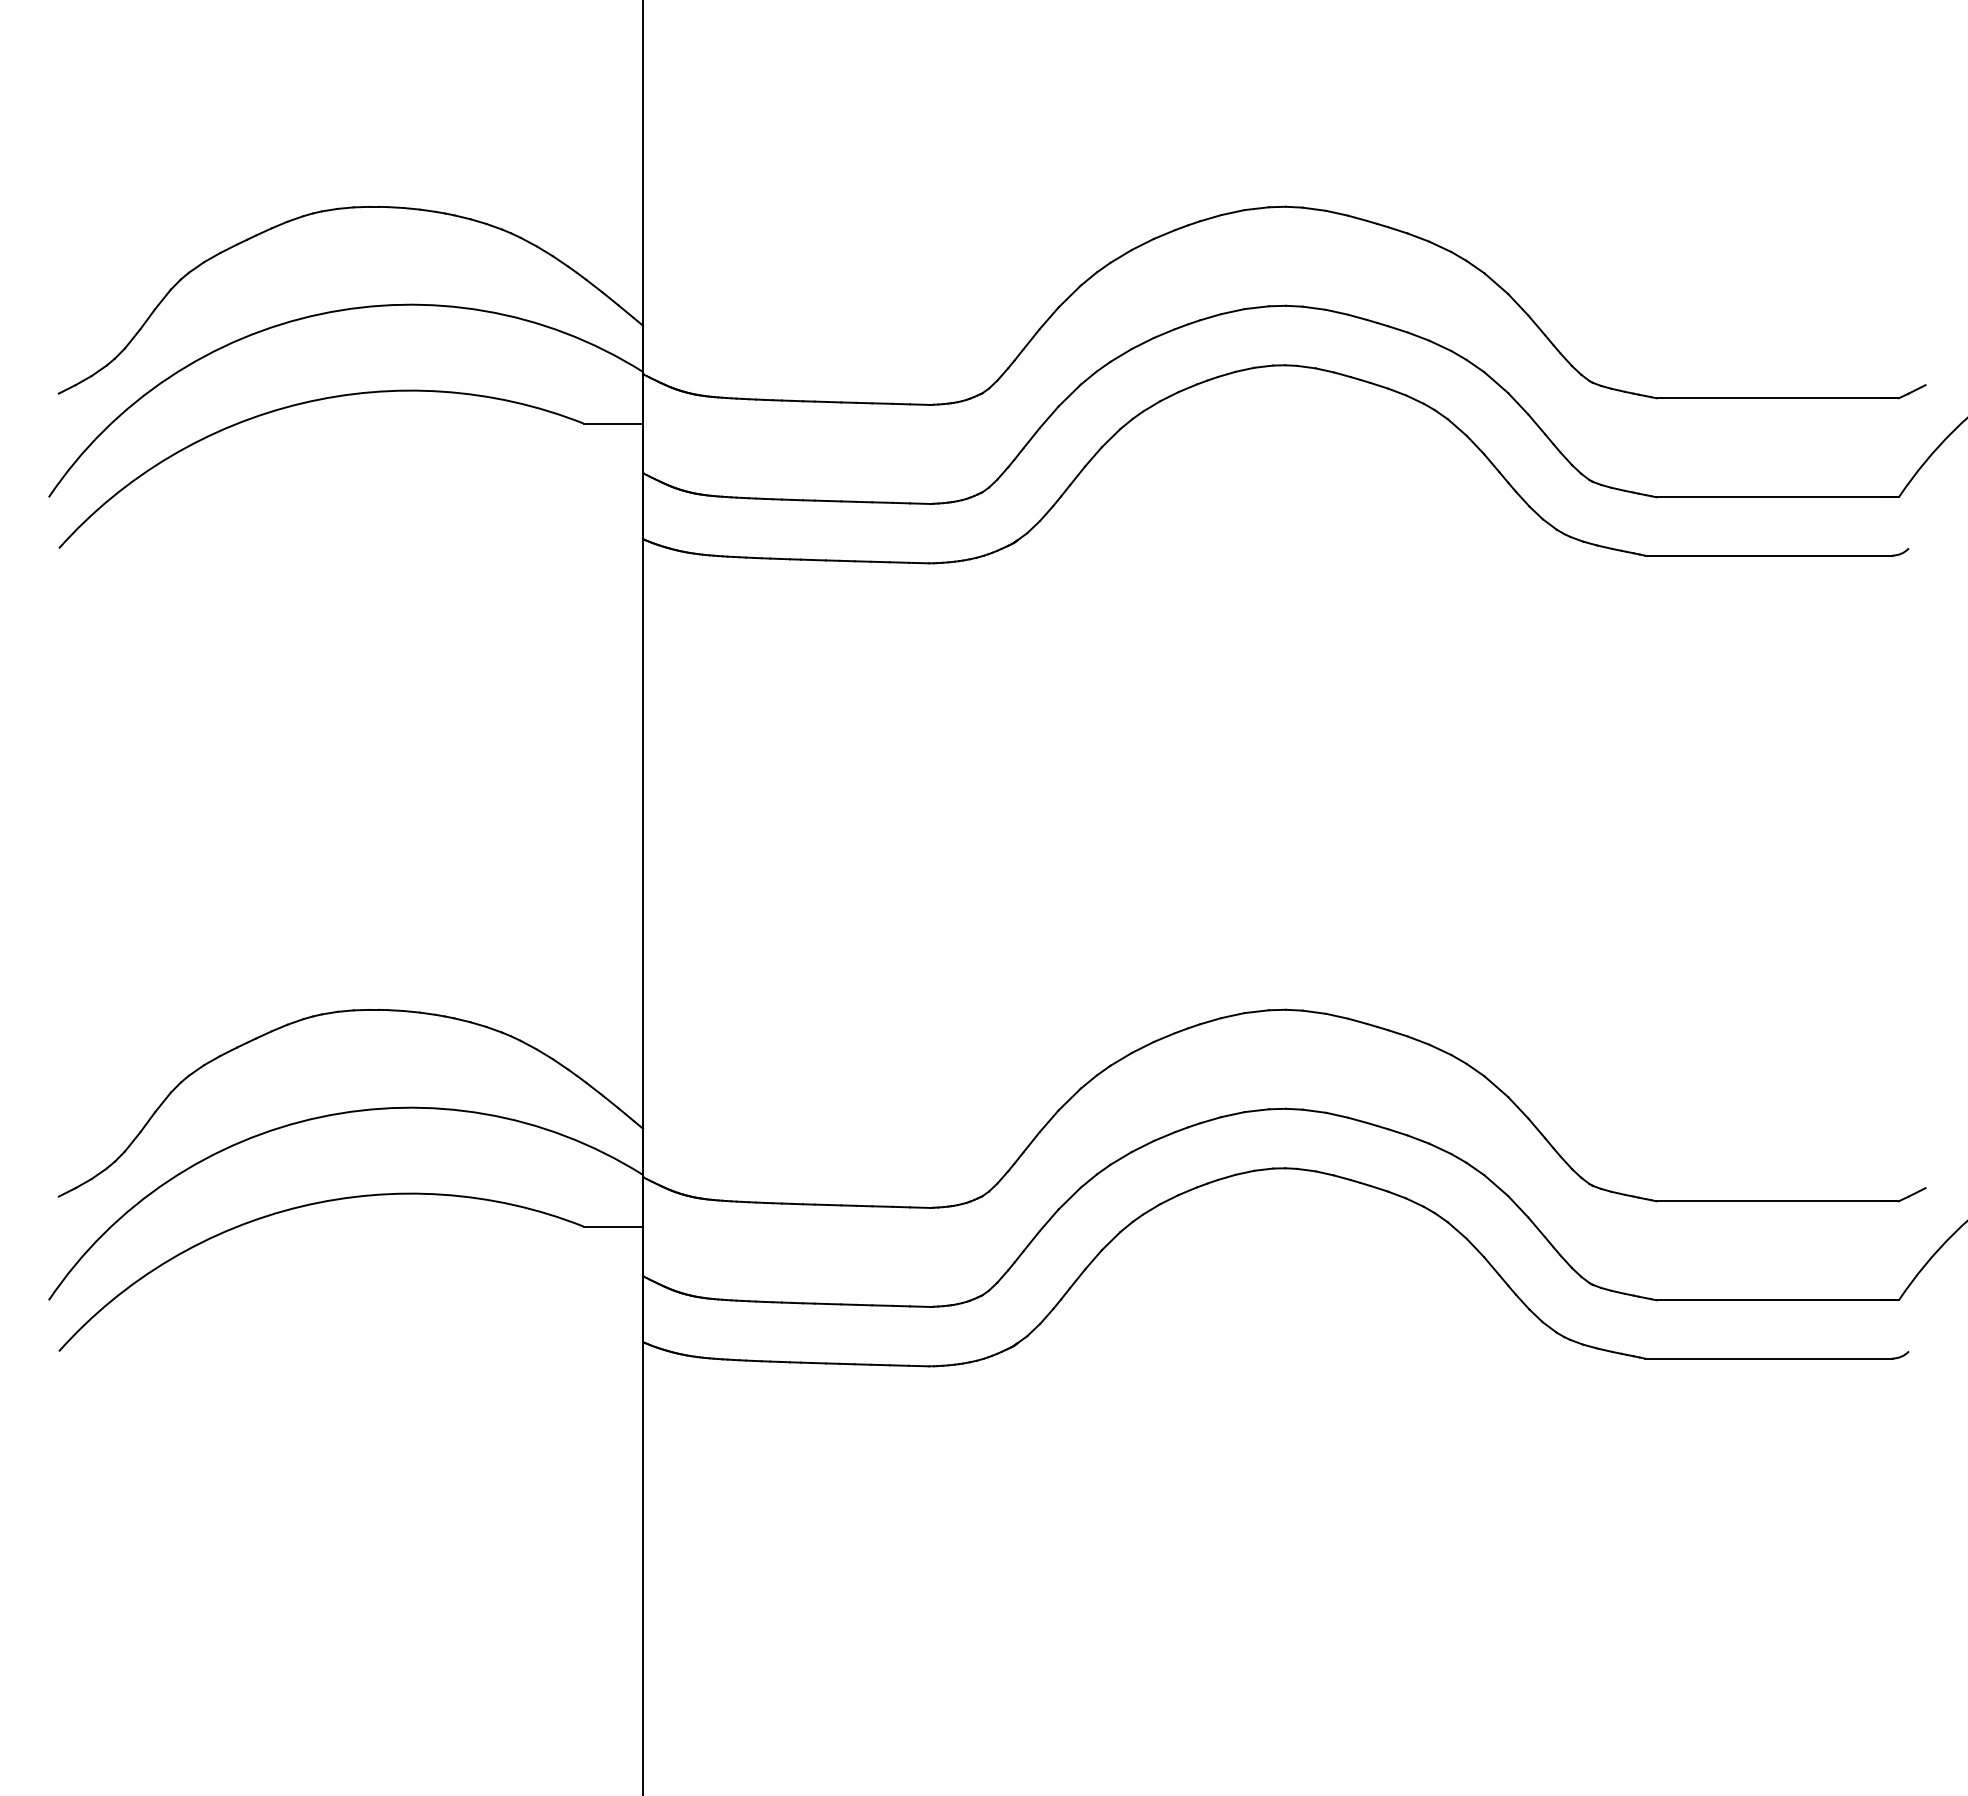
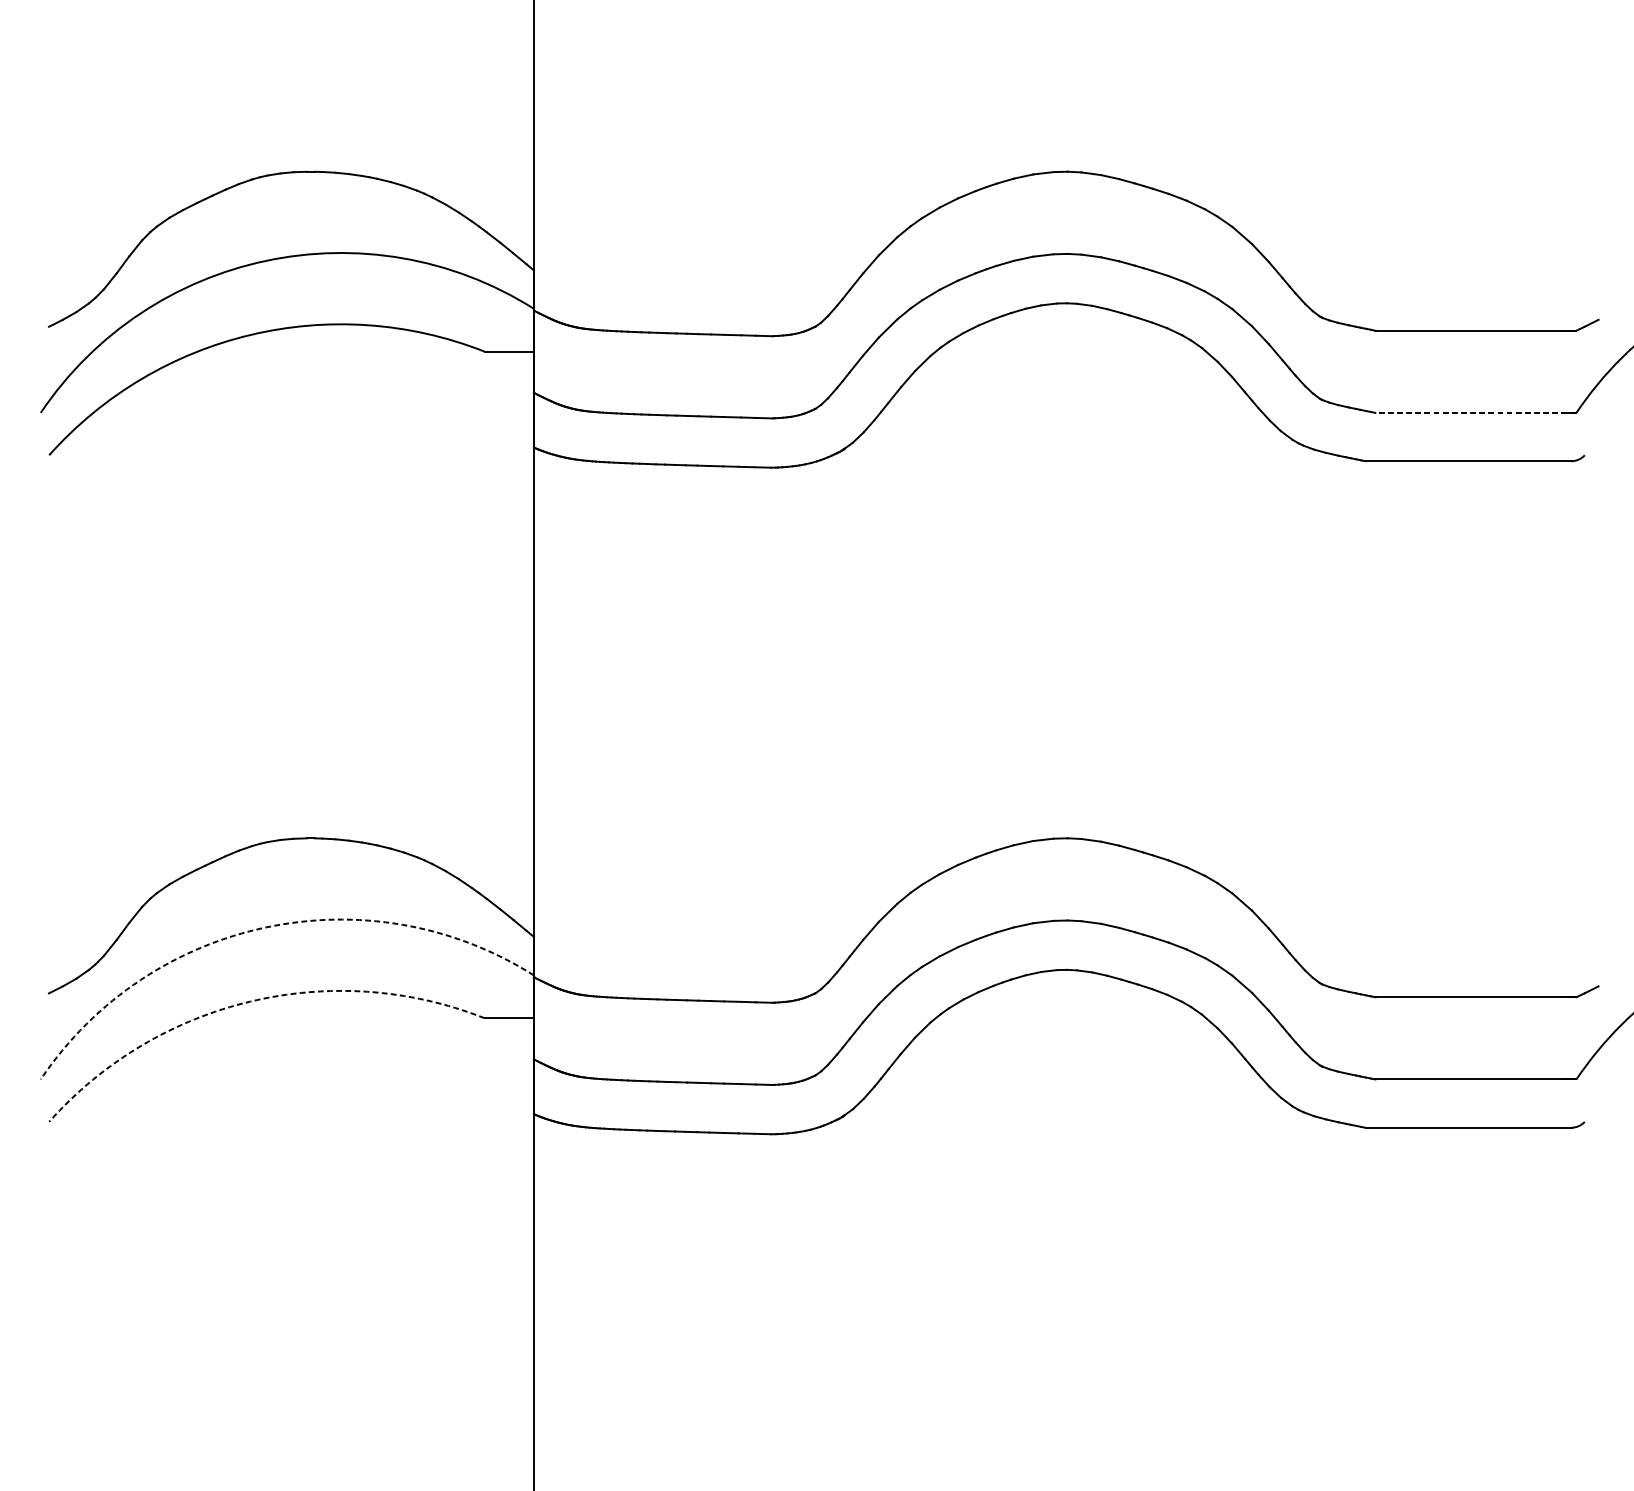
line: (1777, 497) -> (1475, 413), solid -> dashed
arc: (320, 1117) -> (266, 927), solid -> dashed
arc: (301, 1206) -> (250, 1001), solid -> dashed

